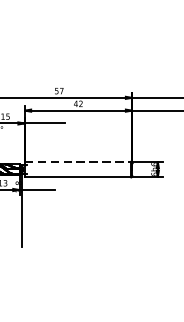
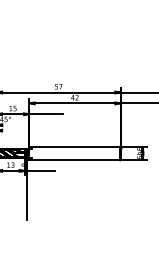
line: (79, 161) -> (75, 146), dashed -> solid

